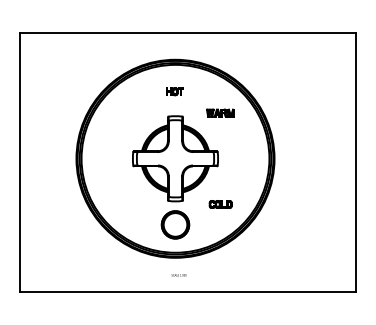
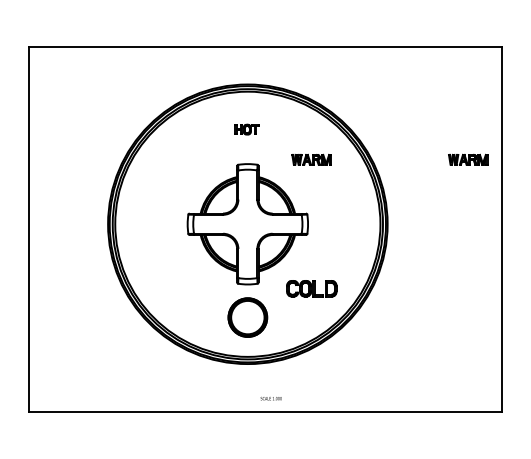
part: (331, 112) -> (468, 158), added
part: (220, 204) -> (311, 288), size x1.6
text: (178, 275) -> (270, 398), moved

